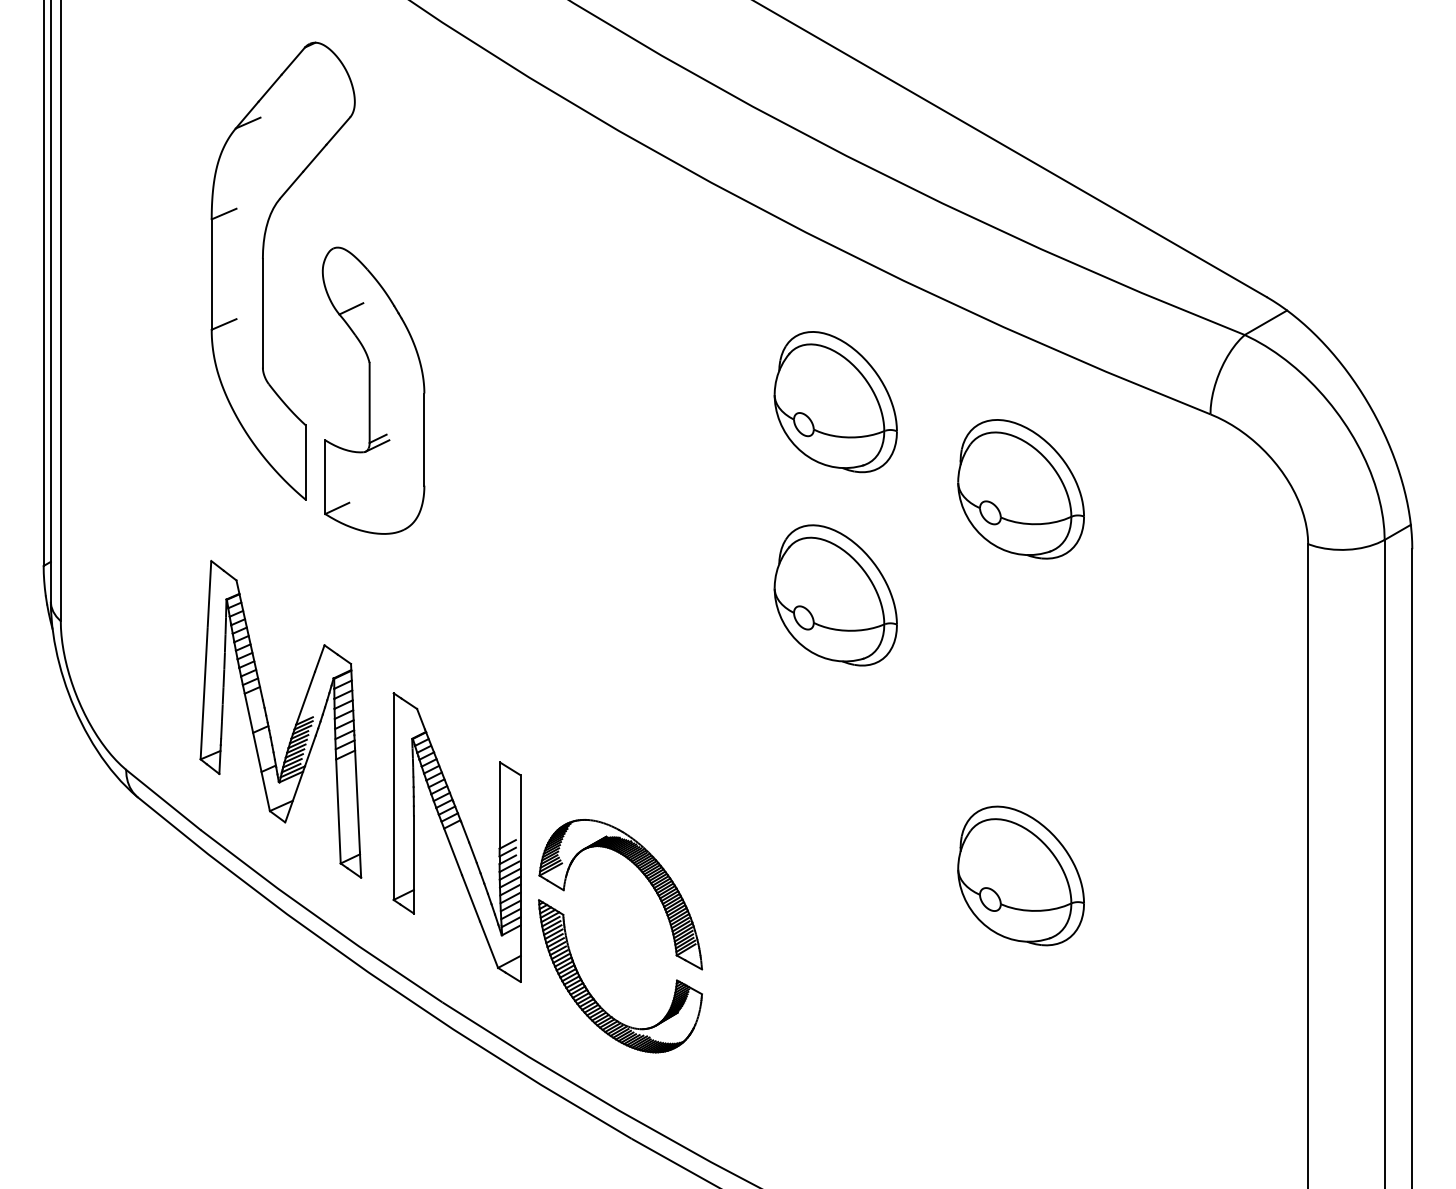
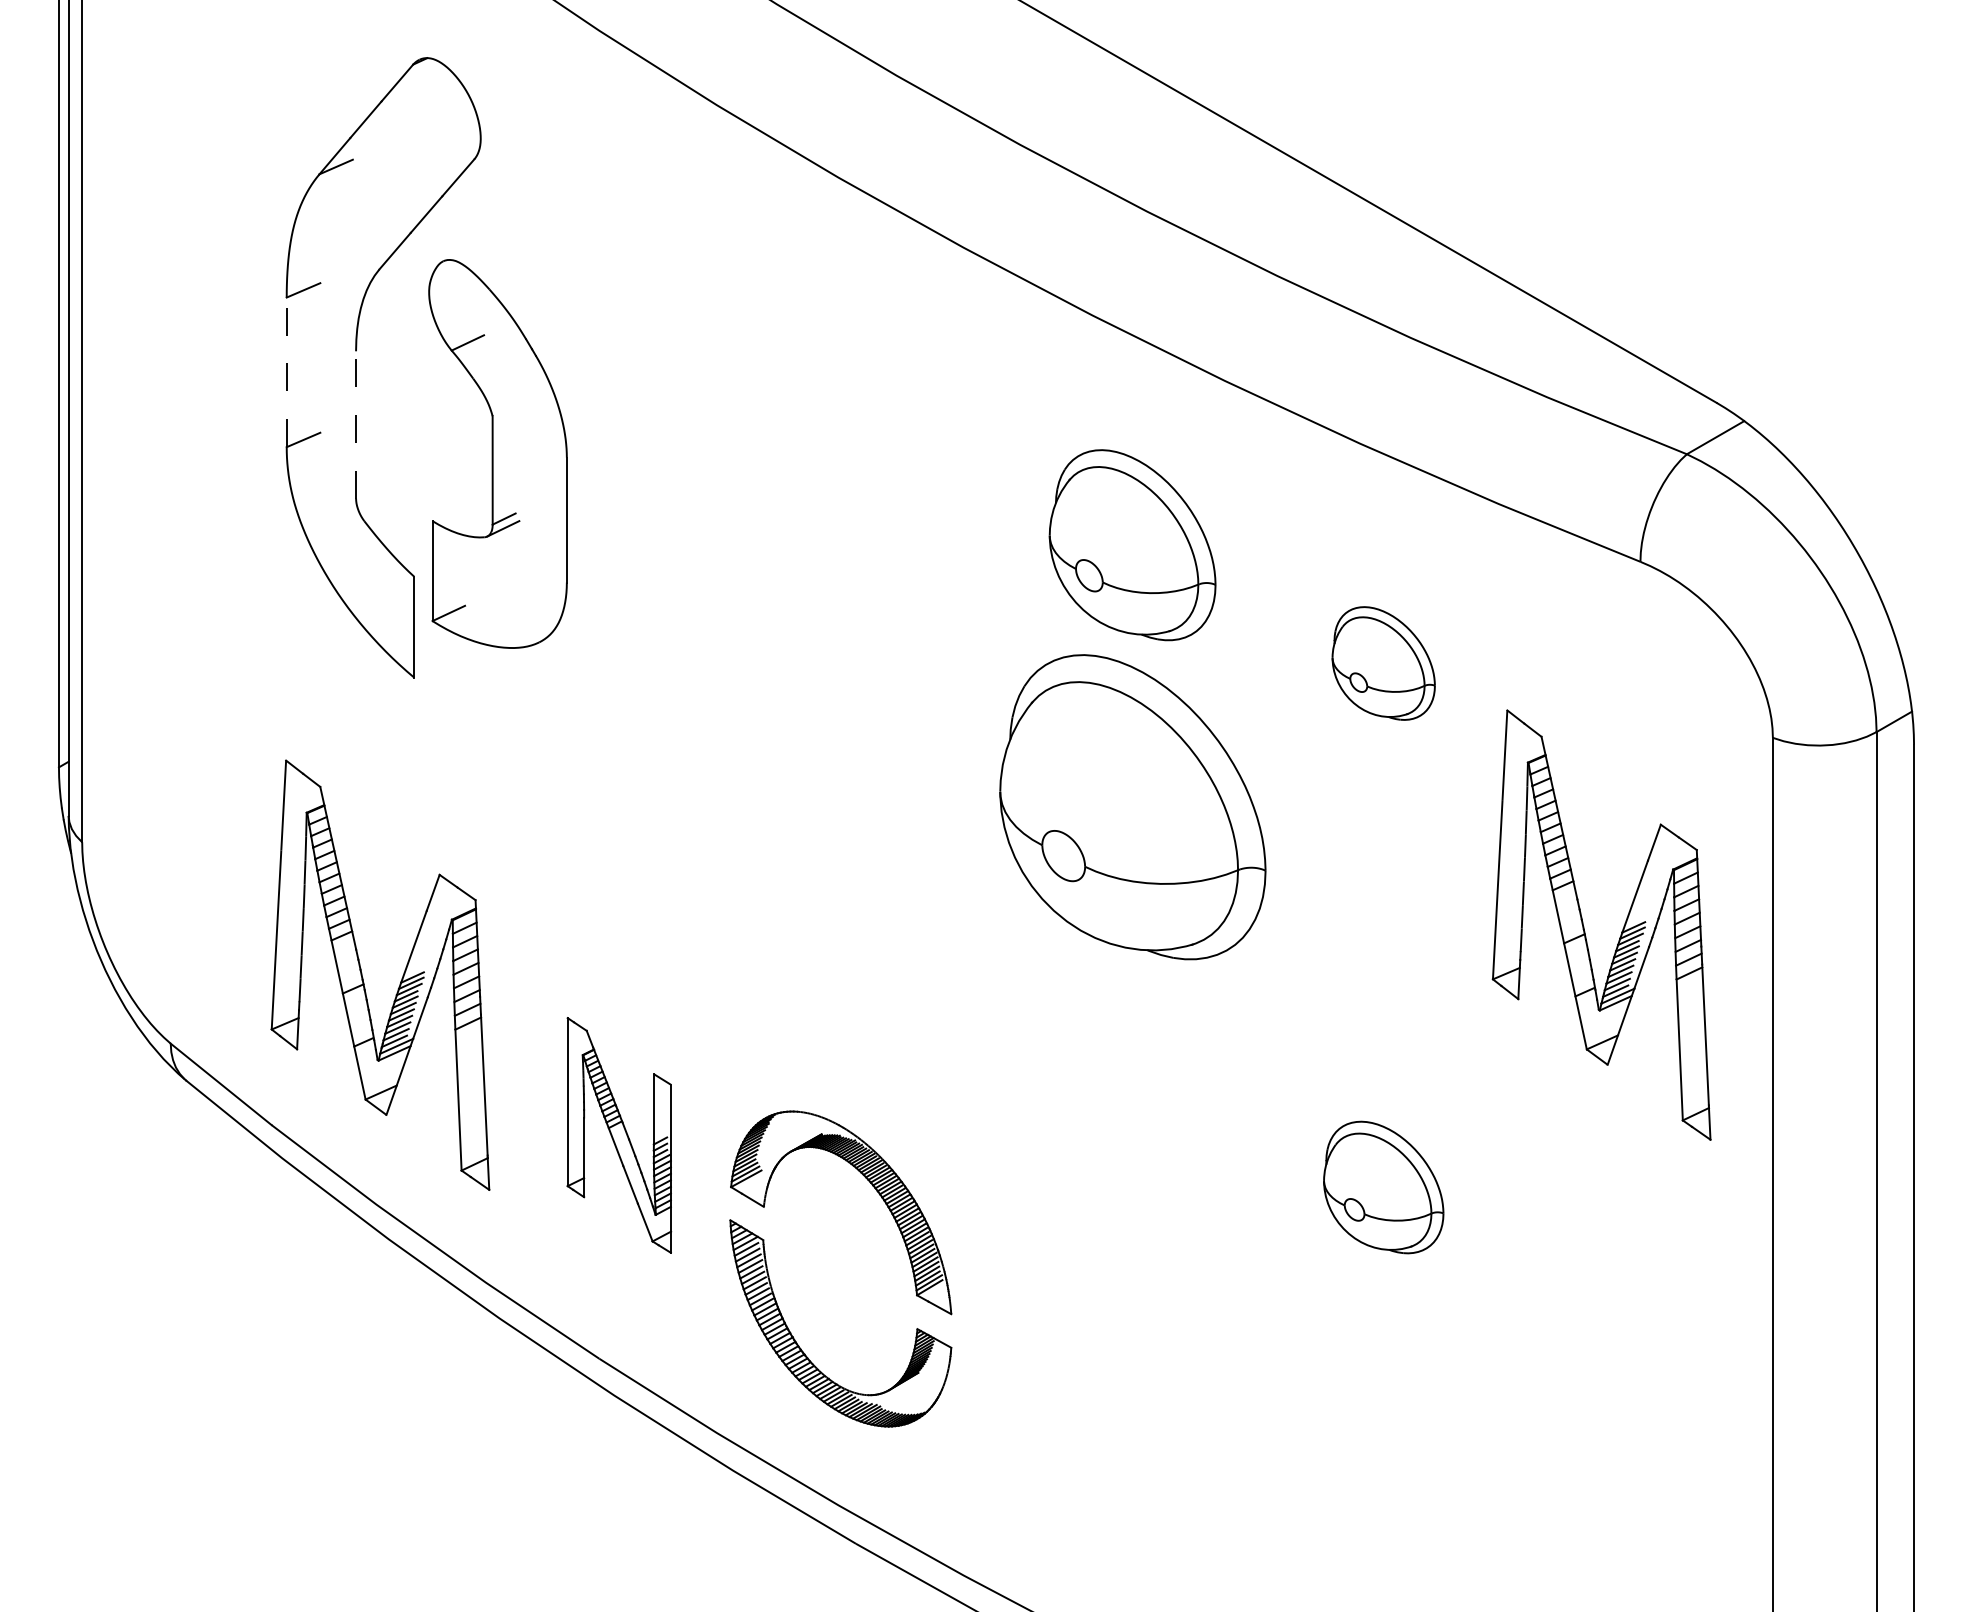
line: (211, 274) -> (286, 372), solid -> dashed
line: (262, 312) -> (355, 423), solid -> dashed
part: (373, 390) -> (497, 453), moved
part: (1020, 489) -> (1382, 663), size x0.6
part: (835, 595) -> (1132, 807), size x1.6
part: (1169, 683) -> (1584, 926), added
part: (456, 837) -> (618, 1135), size x0.6
part: (1020, 875) -> (1382, 1186), size x0.7

